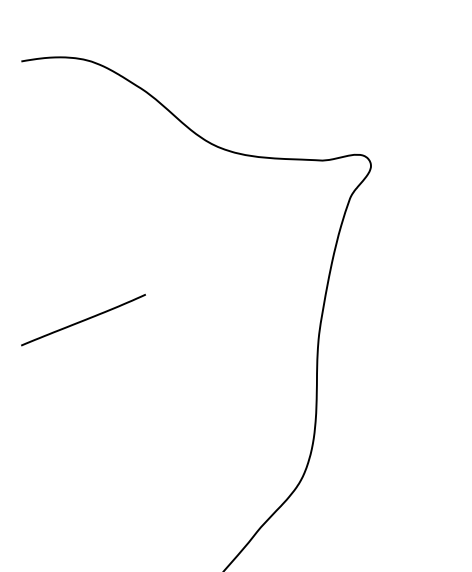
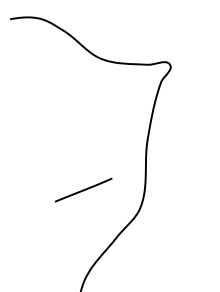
line: (83, 318) -> (83, 189), moved

